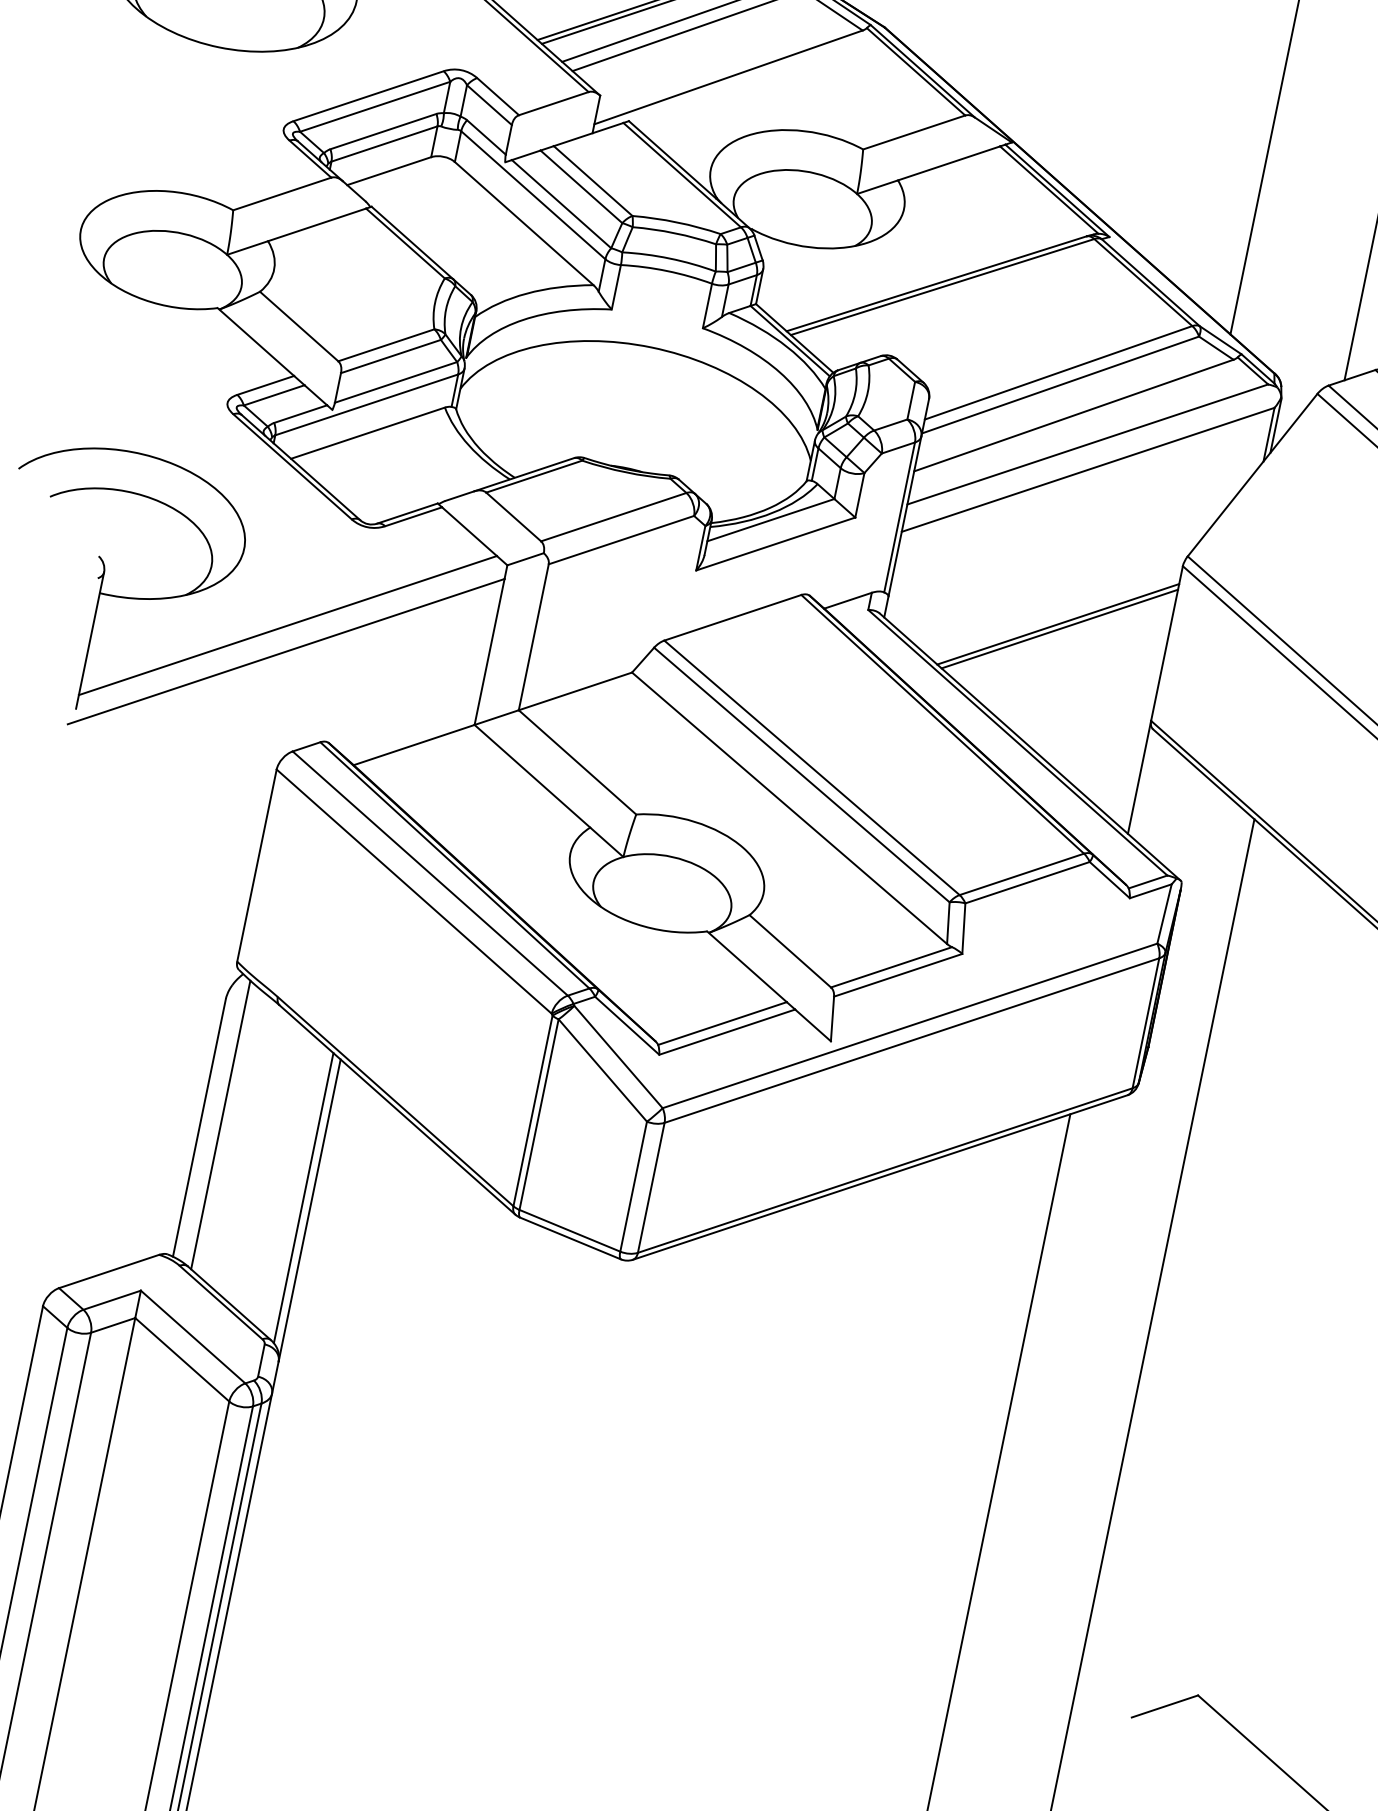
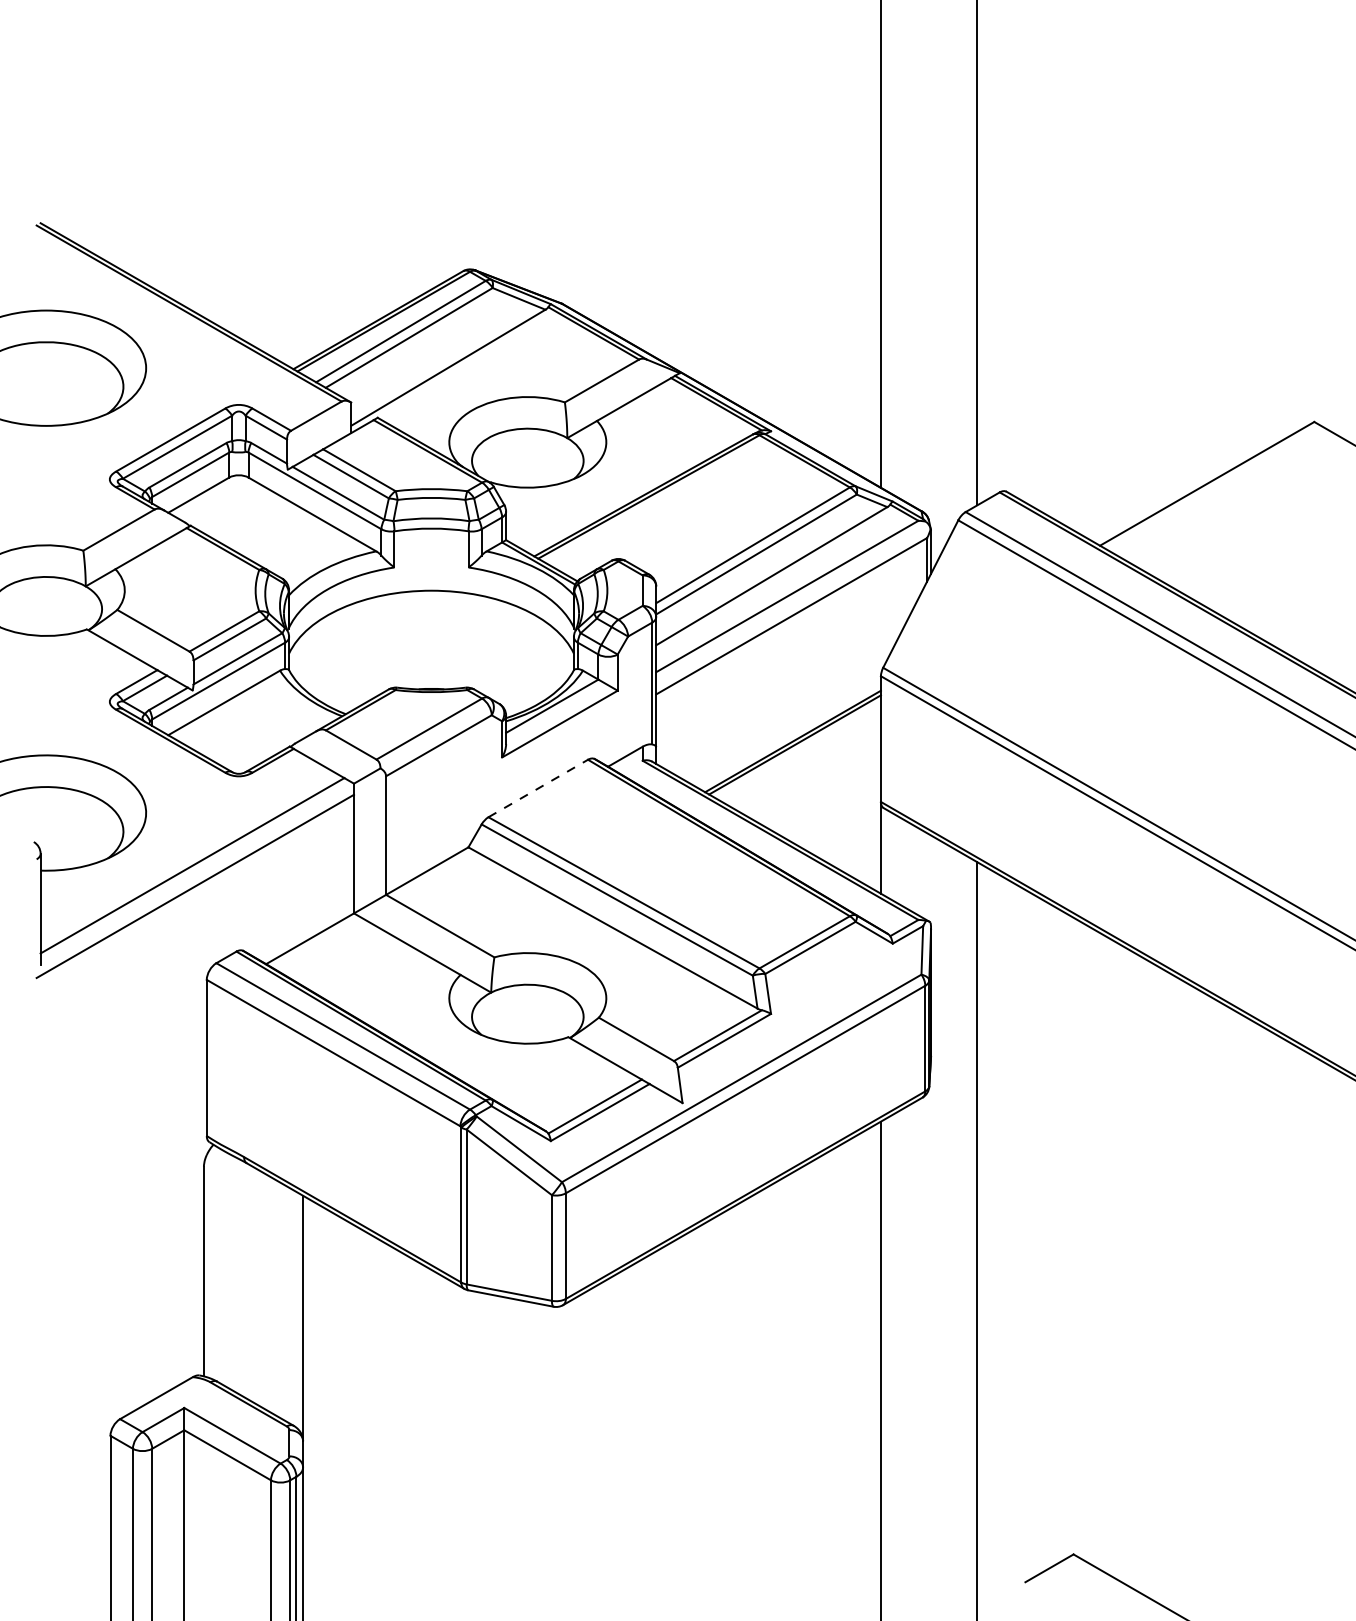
line: (733, 617) -> (538, 788), solid -> dashed
line: (221, 1124) -> (220, 1265), removed
line: (303, 1197) -> (296, 1309), removed

